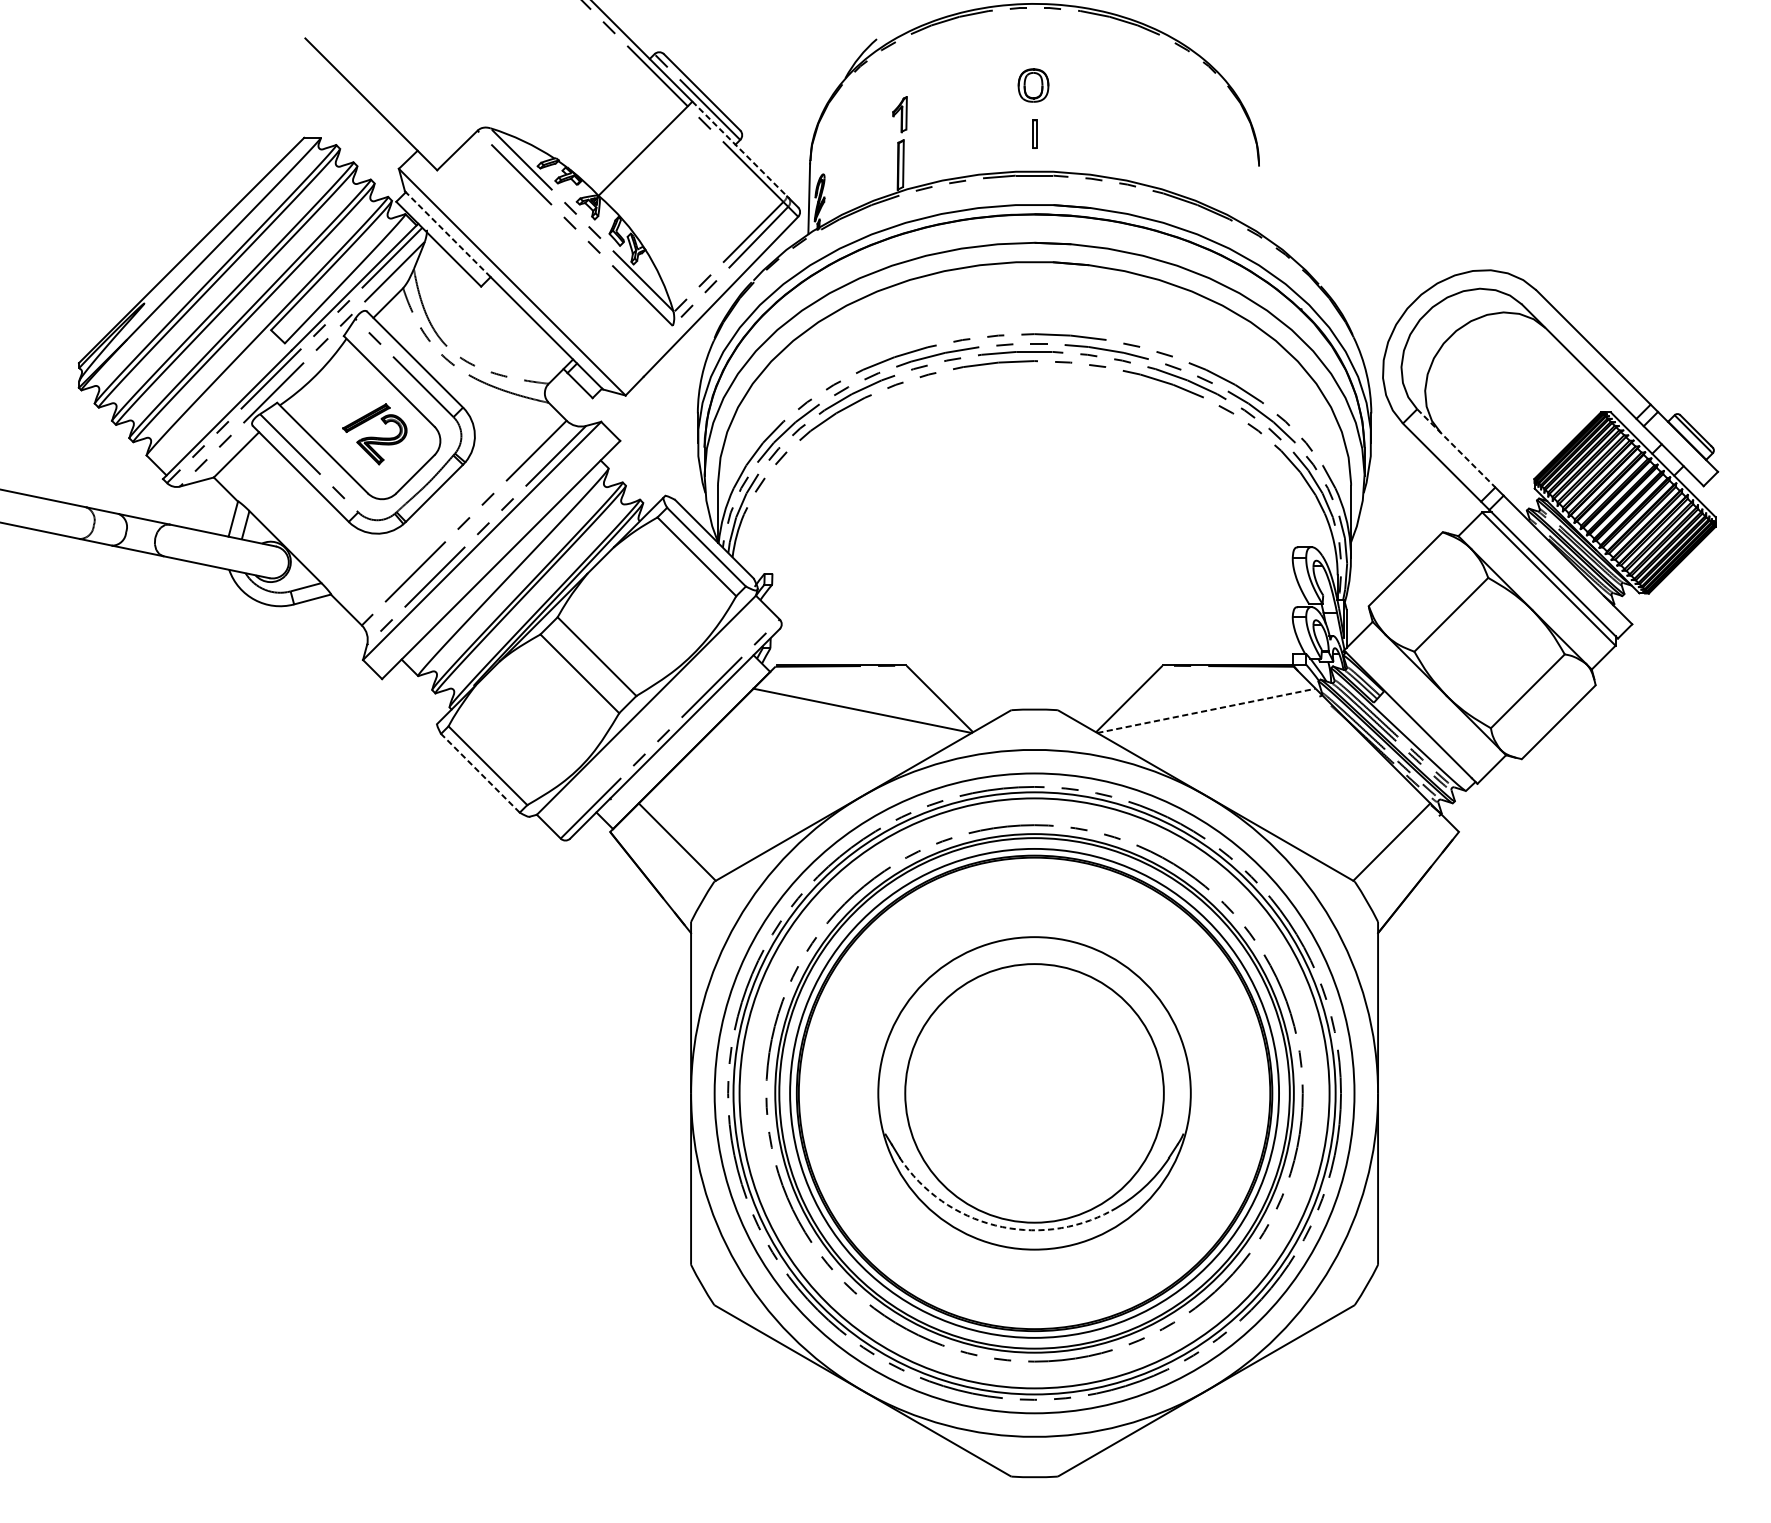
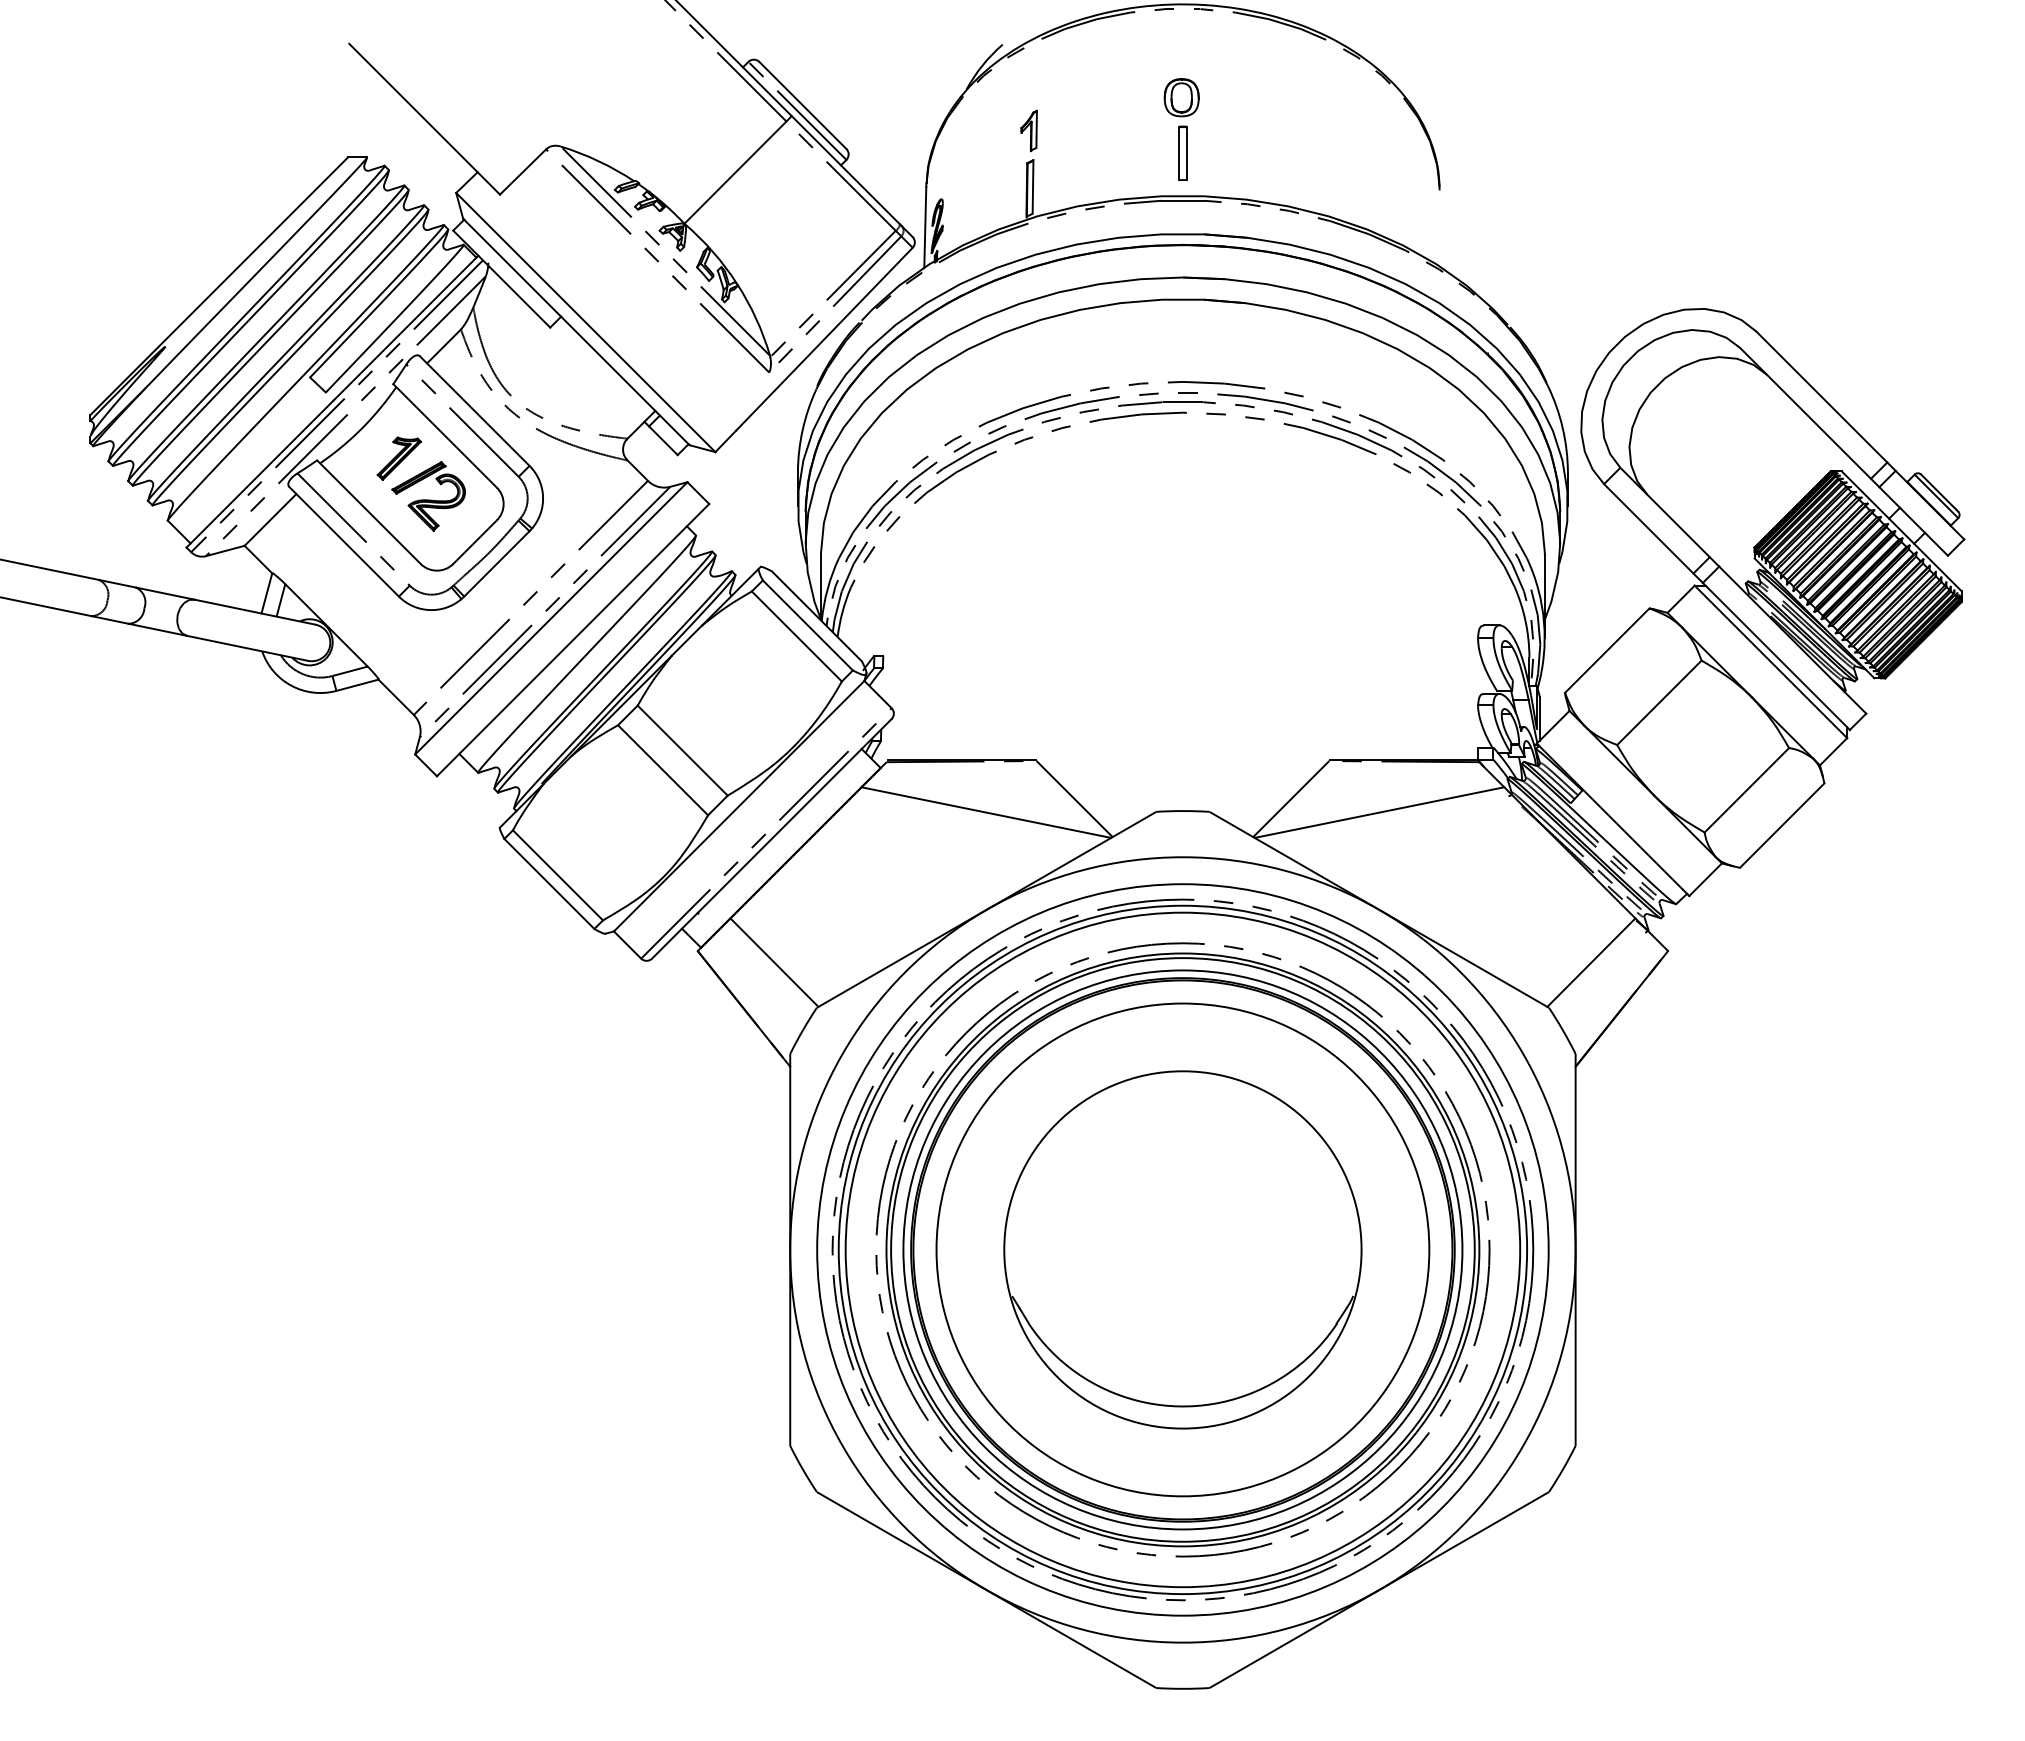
part: (1034, 133) -> (1182, 152), size x1.67
line: (739, 149) -> (845, 170), dashed -> solid
line: (448, 234) -> (512, 268), dashed -> solid
part: (349, 401) -> (399, 458), added
line: (1456, 448) -> (1665, 512), dashed -> solid
line: (1206, 710) -> (1379, 812), dashed -> solid
line: (480, 772) -> (549, 883), dashed -> solid
circle: (1034, 1093) -> (1182, 1249), size x1.67
arc: (994, 1225) -> (1137, 1400), dashed -> solid

